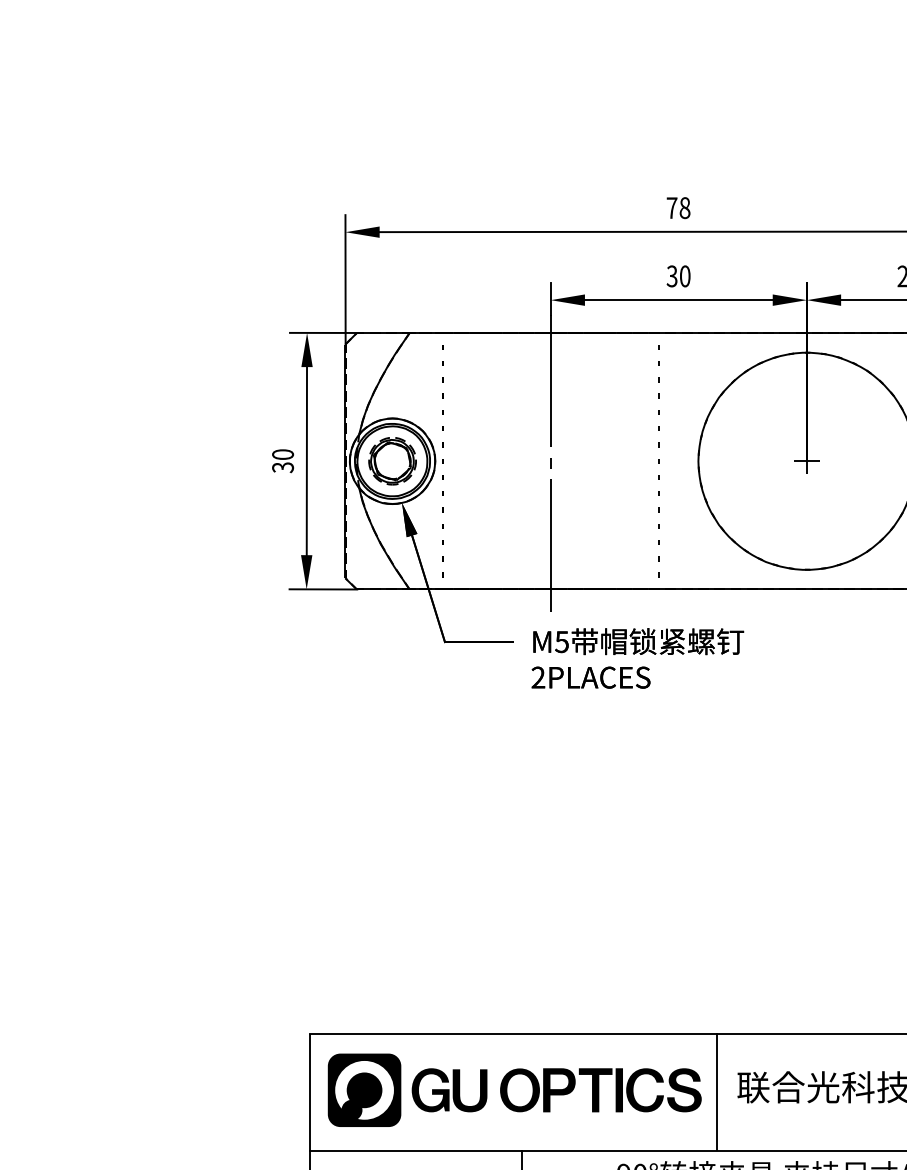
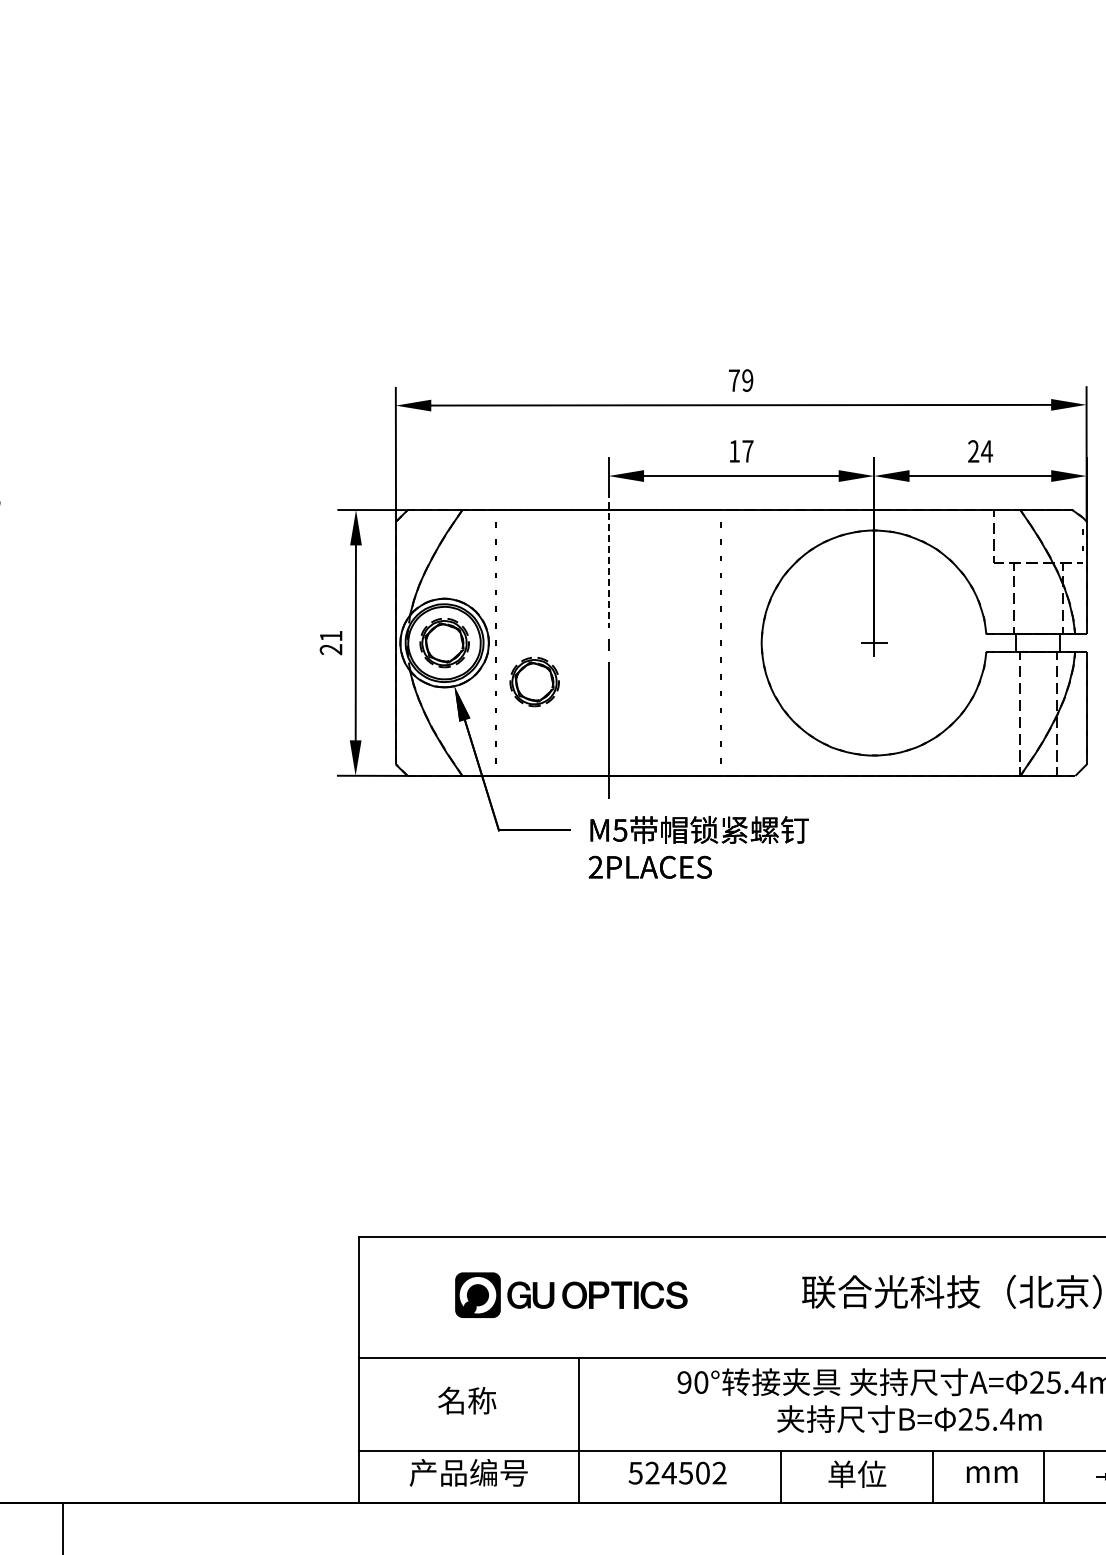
text: (684, 207) -> (747, 380), 78 -> 79
text: (677, 276) -> (740, 451), 30 -> 17
line: (550, 380) -> (608, 559), solid -> dashed
text: (282, 460) -> (330, 642), 30 -> 21
part: (479, 499) -> (534, 682), added
part: (514, 1090) -> (571, 1295), size x0.6
line: (717, 1091) -> (781, 1296), removed

